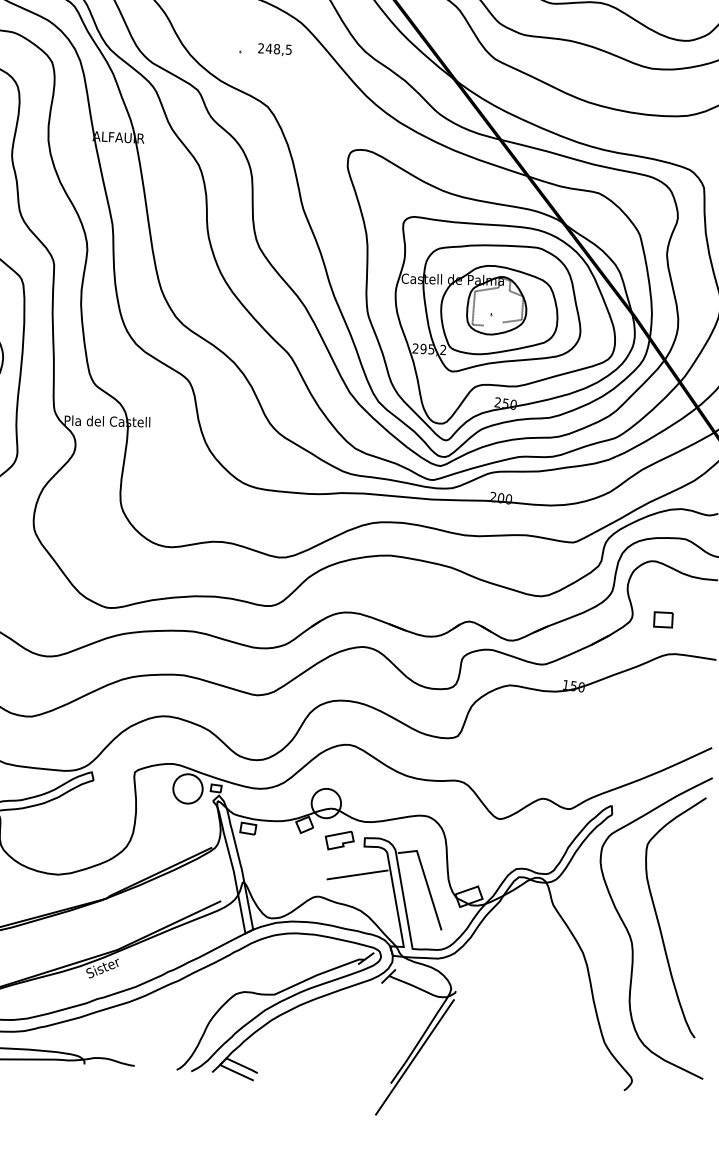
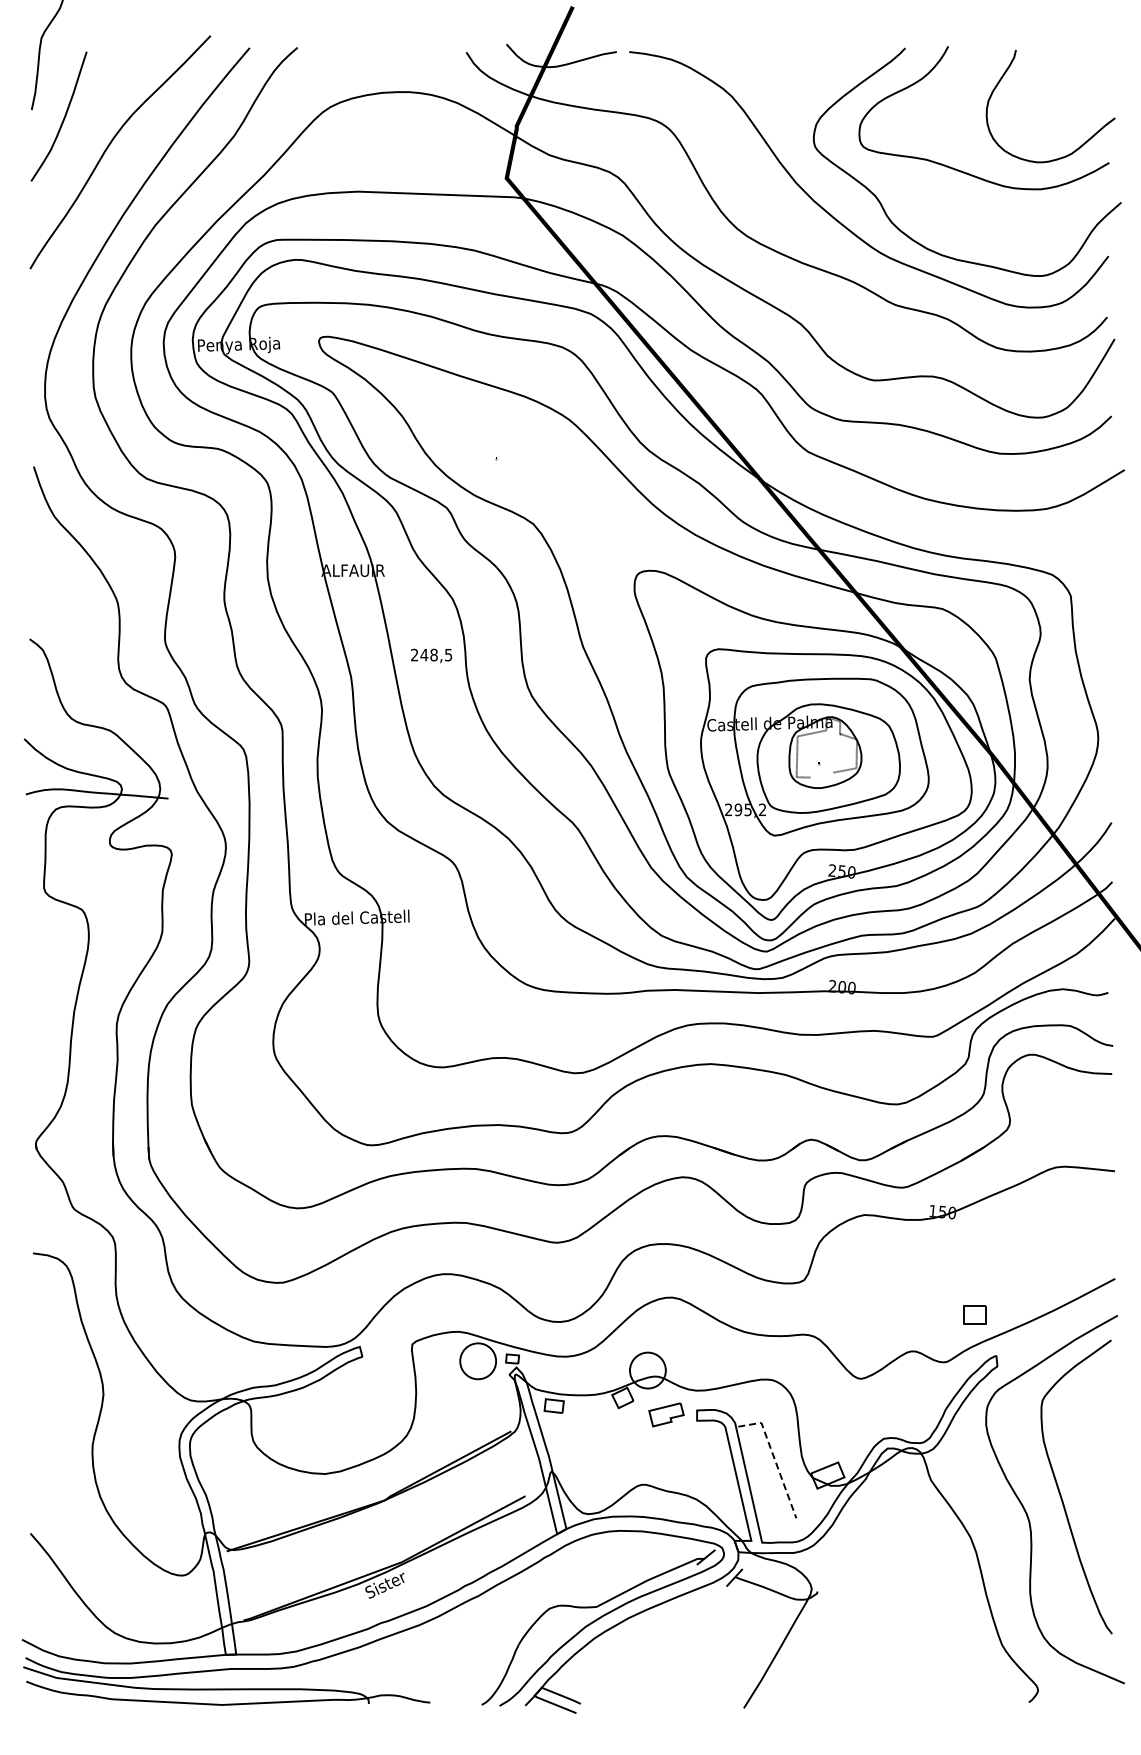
text: (274, 49) -> (431, 655), moved
part: (663, 619) -> (974, 1314), moved
line: (357, 874) -> (690, 1455), removed
line: (426, 881) -> (774, 1459), solid -> dashed
line: (414, 1057) -> (771, 1674), removed

